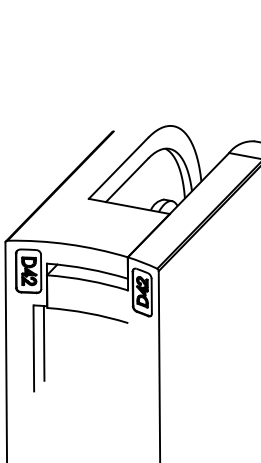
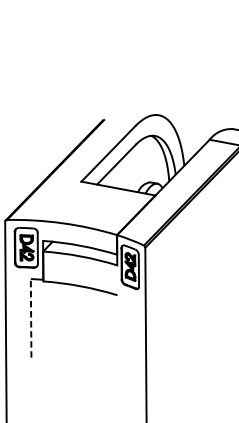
line: (43, 343) -> (39, 313), removed
line: (33, 347) -> (30, 317), solid -> dashed

